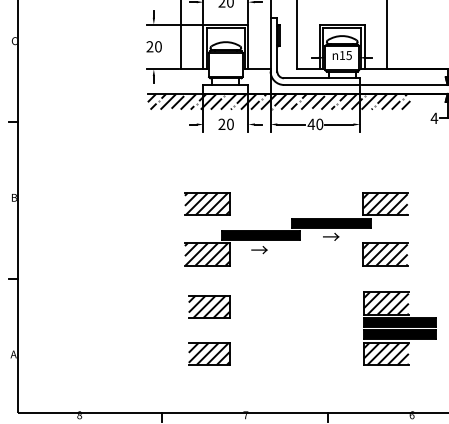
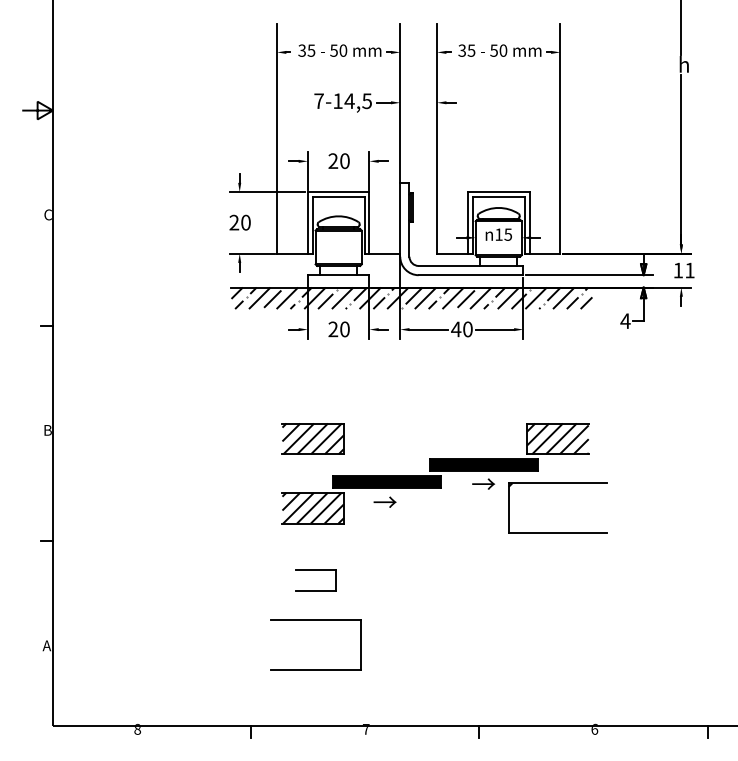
part: (384, 254) -> (557, 508), size x1.6
part: (208, 306) -> (315, 580), size x0.7
part: (399, 328) -> (577, 609), removed
part: (208, 353) -> (315, 644), size x1.6

